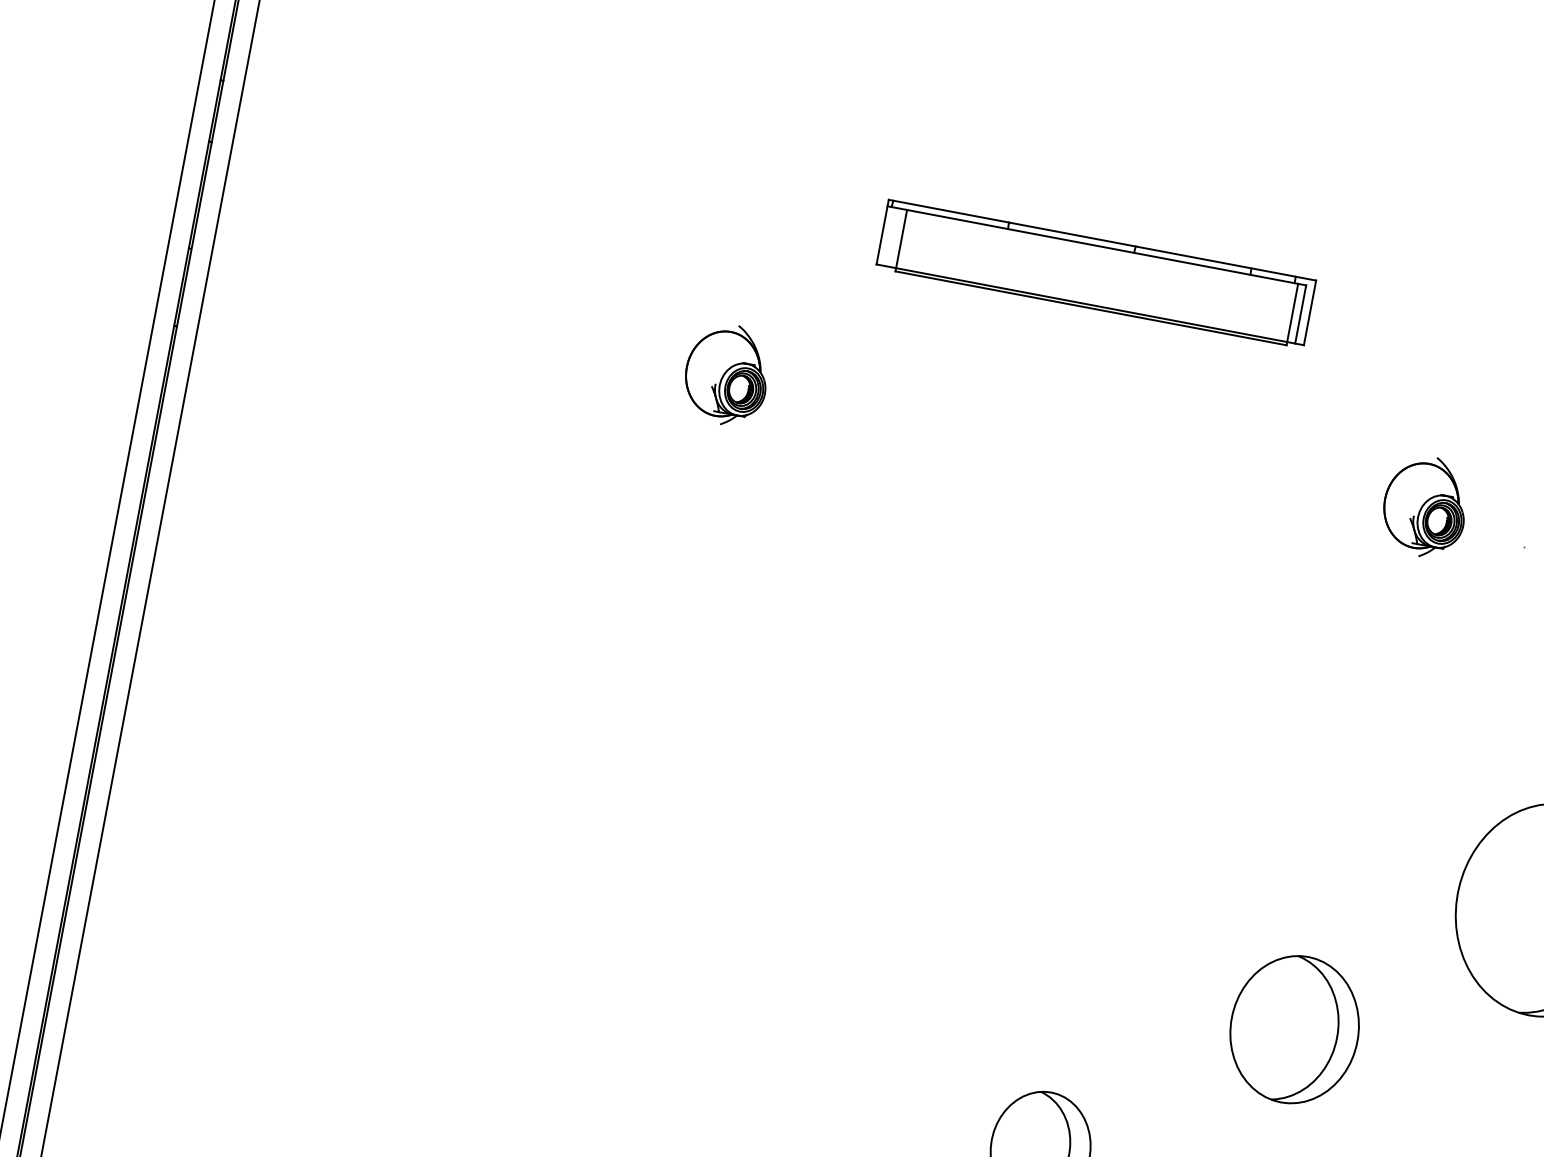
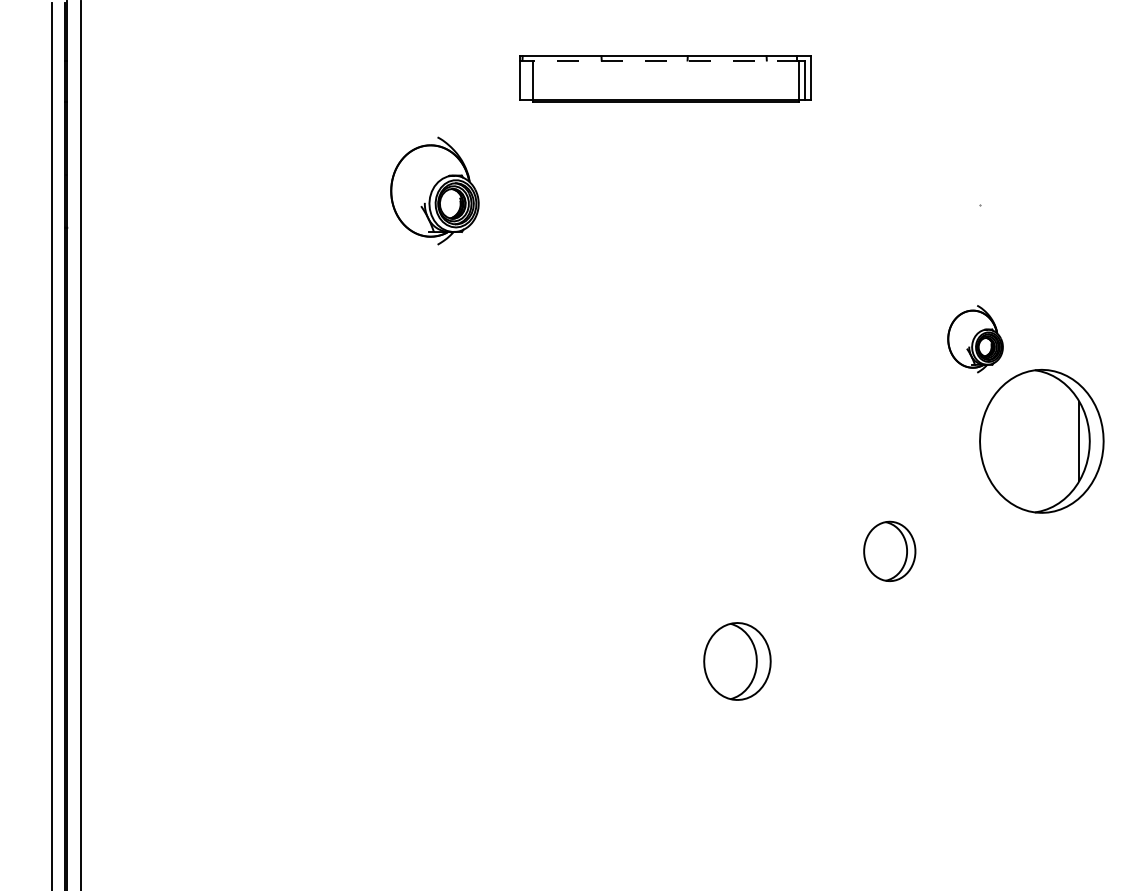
line: (1101, 246) -> (665, 60), solid -> dashed
part: (726, 374) -> (434, 191), size x1.6
part: (1425, 507) -> (975, 339), moved
part: (1294, 1029) -> (889, 551), size x0.6

